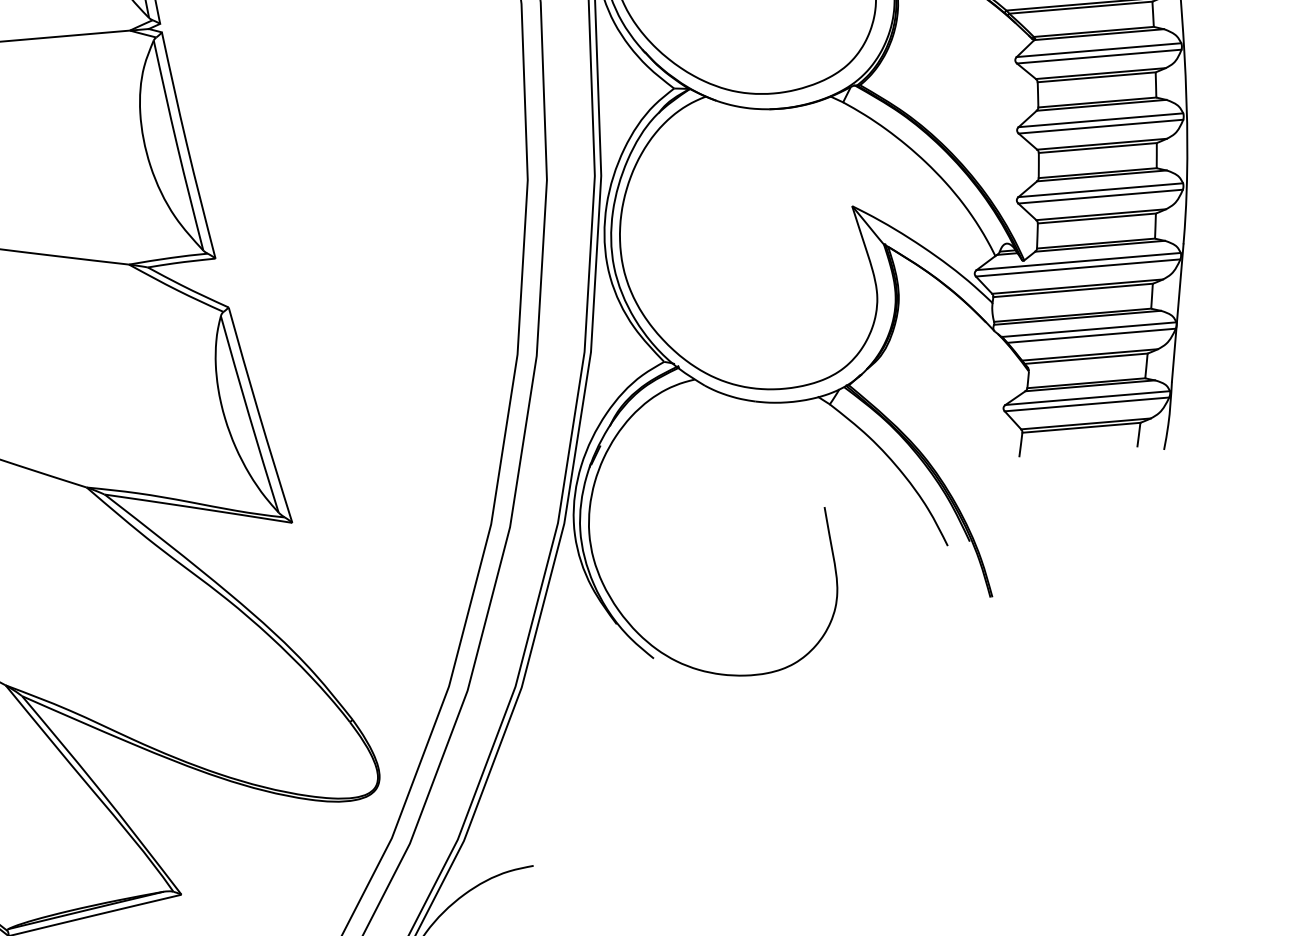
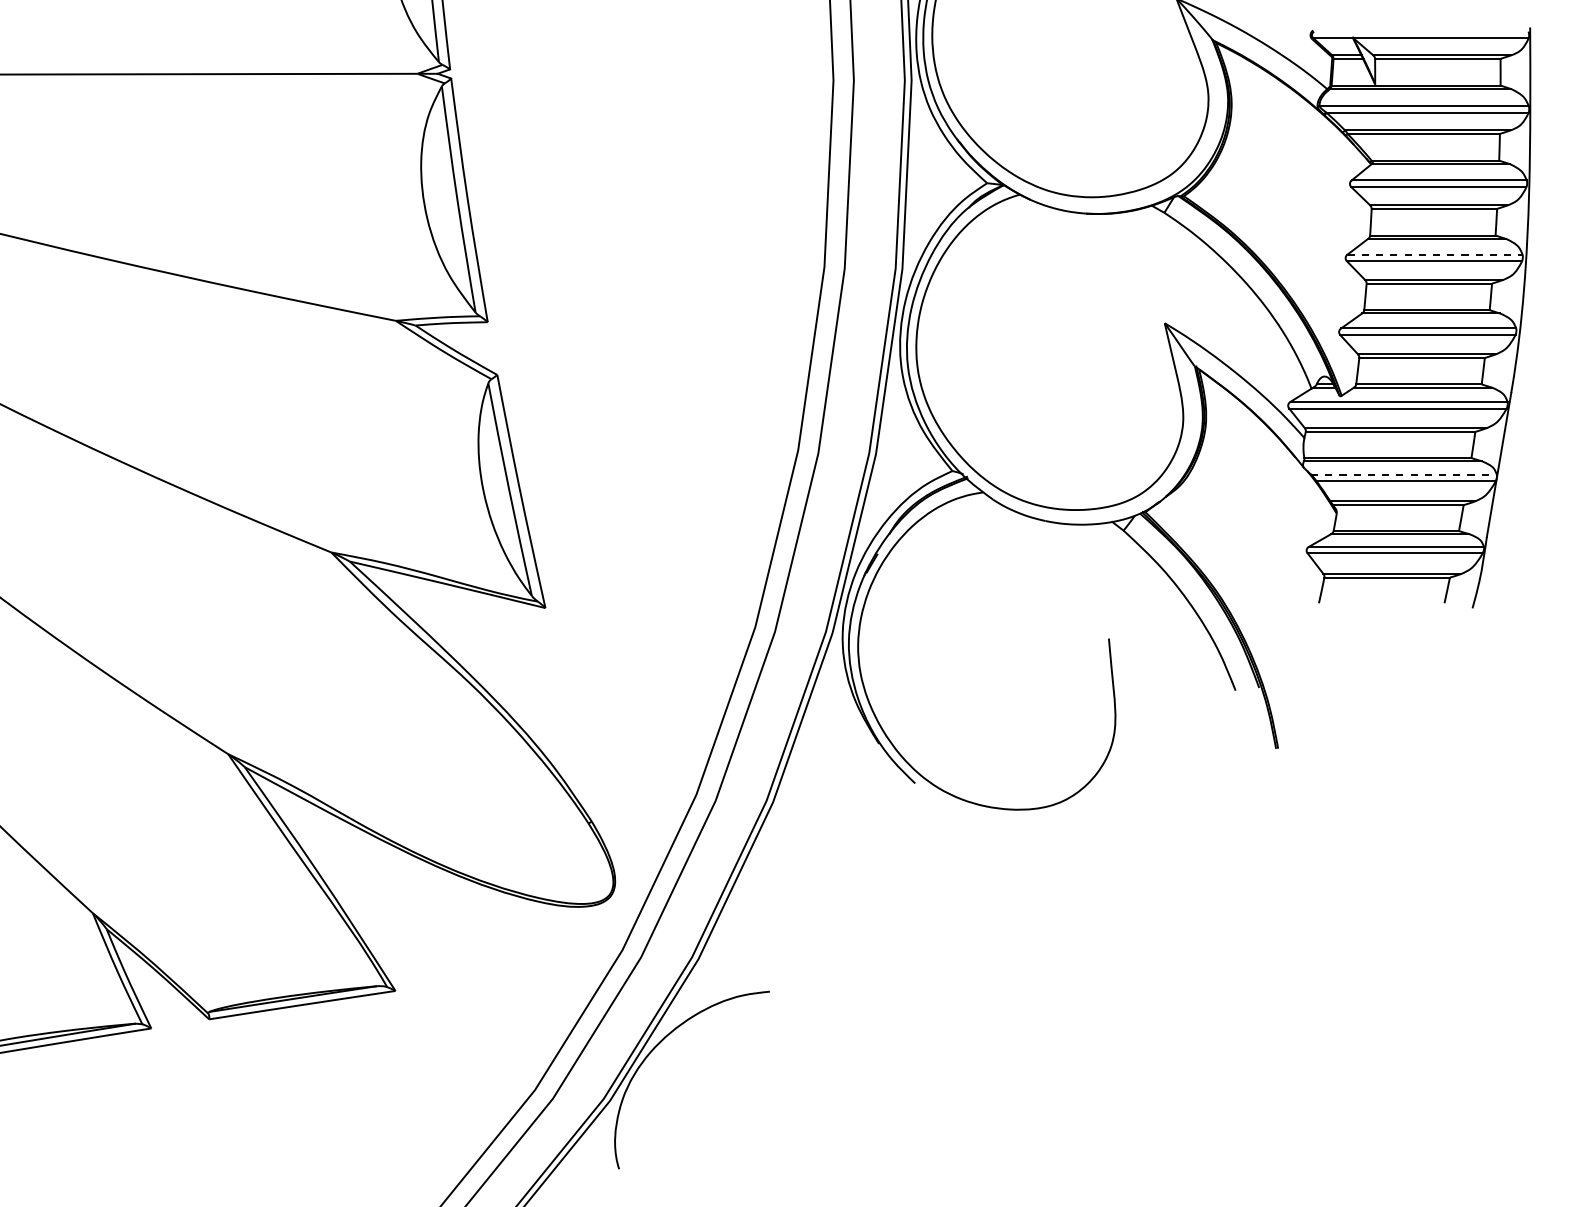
line: (1101, 120) -> (1435, 254), solid -> dashed
line: (1088, 329) -> (1403, 474), solid -> dashed

